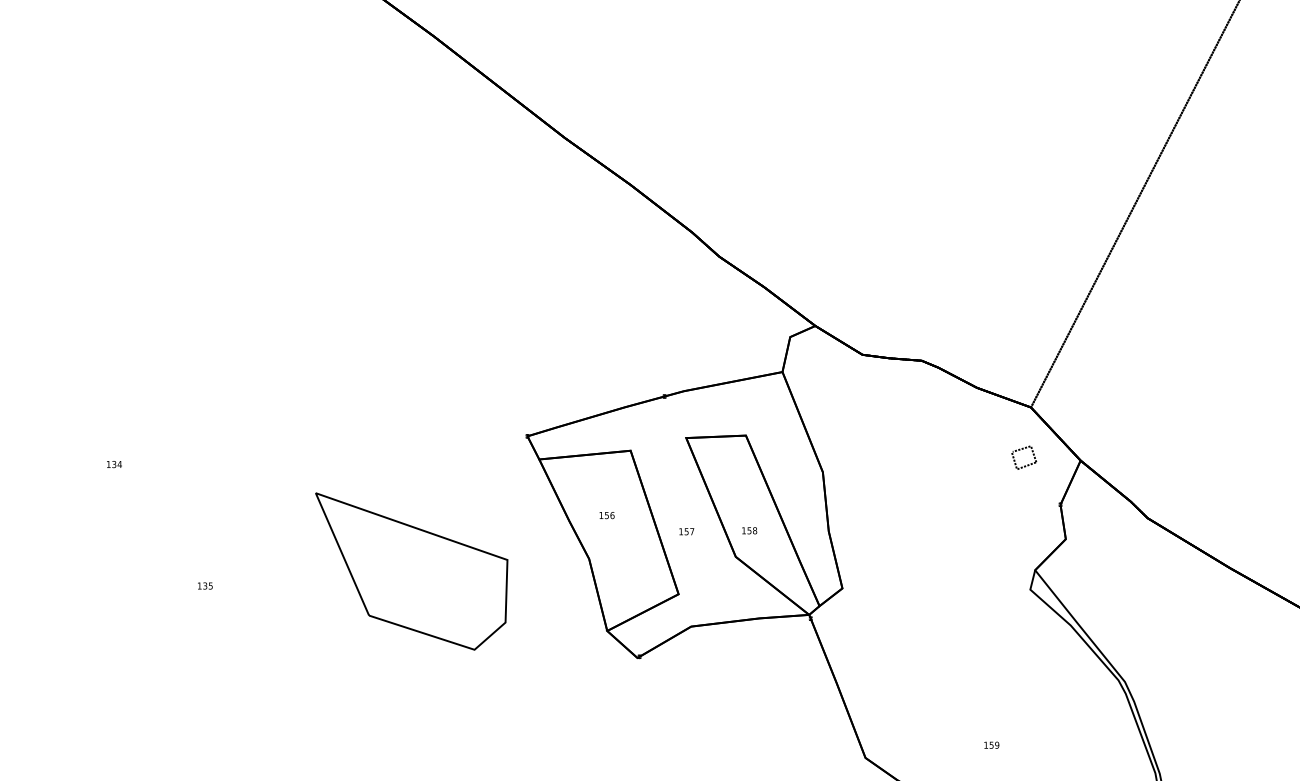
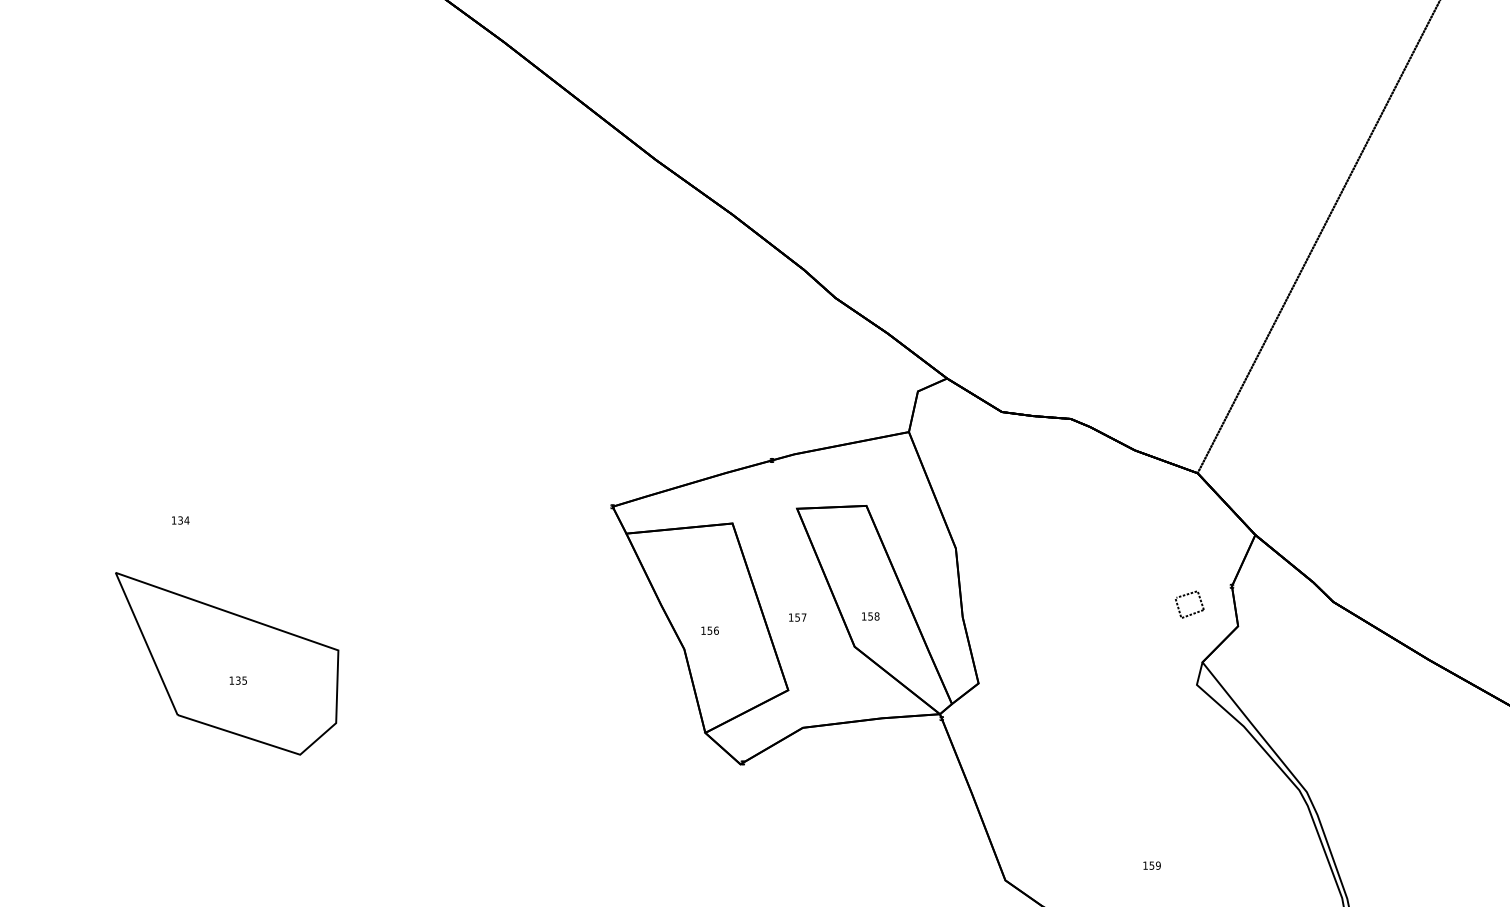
text: (114, 464) -> (180, 520), moved
part: (1027, 464) -> (1193, 612), moved
text: (606, 515) -> (709, 630), moved
part: (412, 571) -> (227, 663), moved

